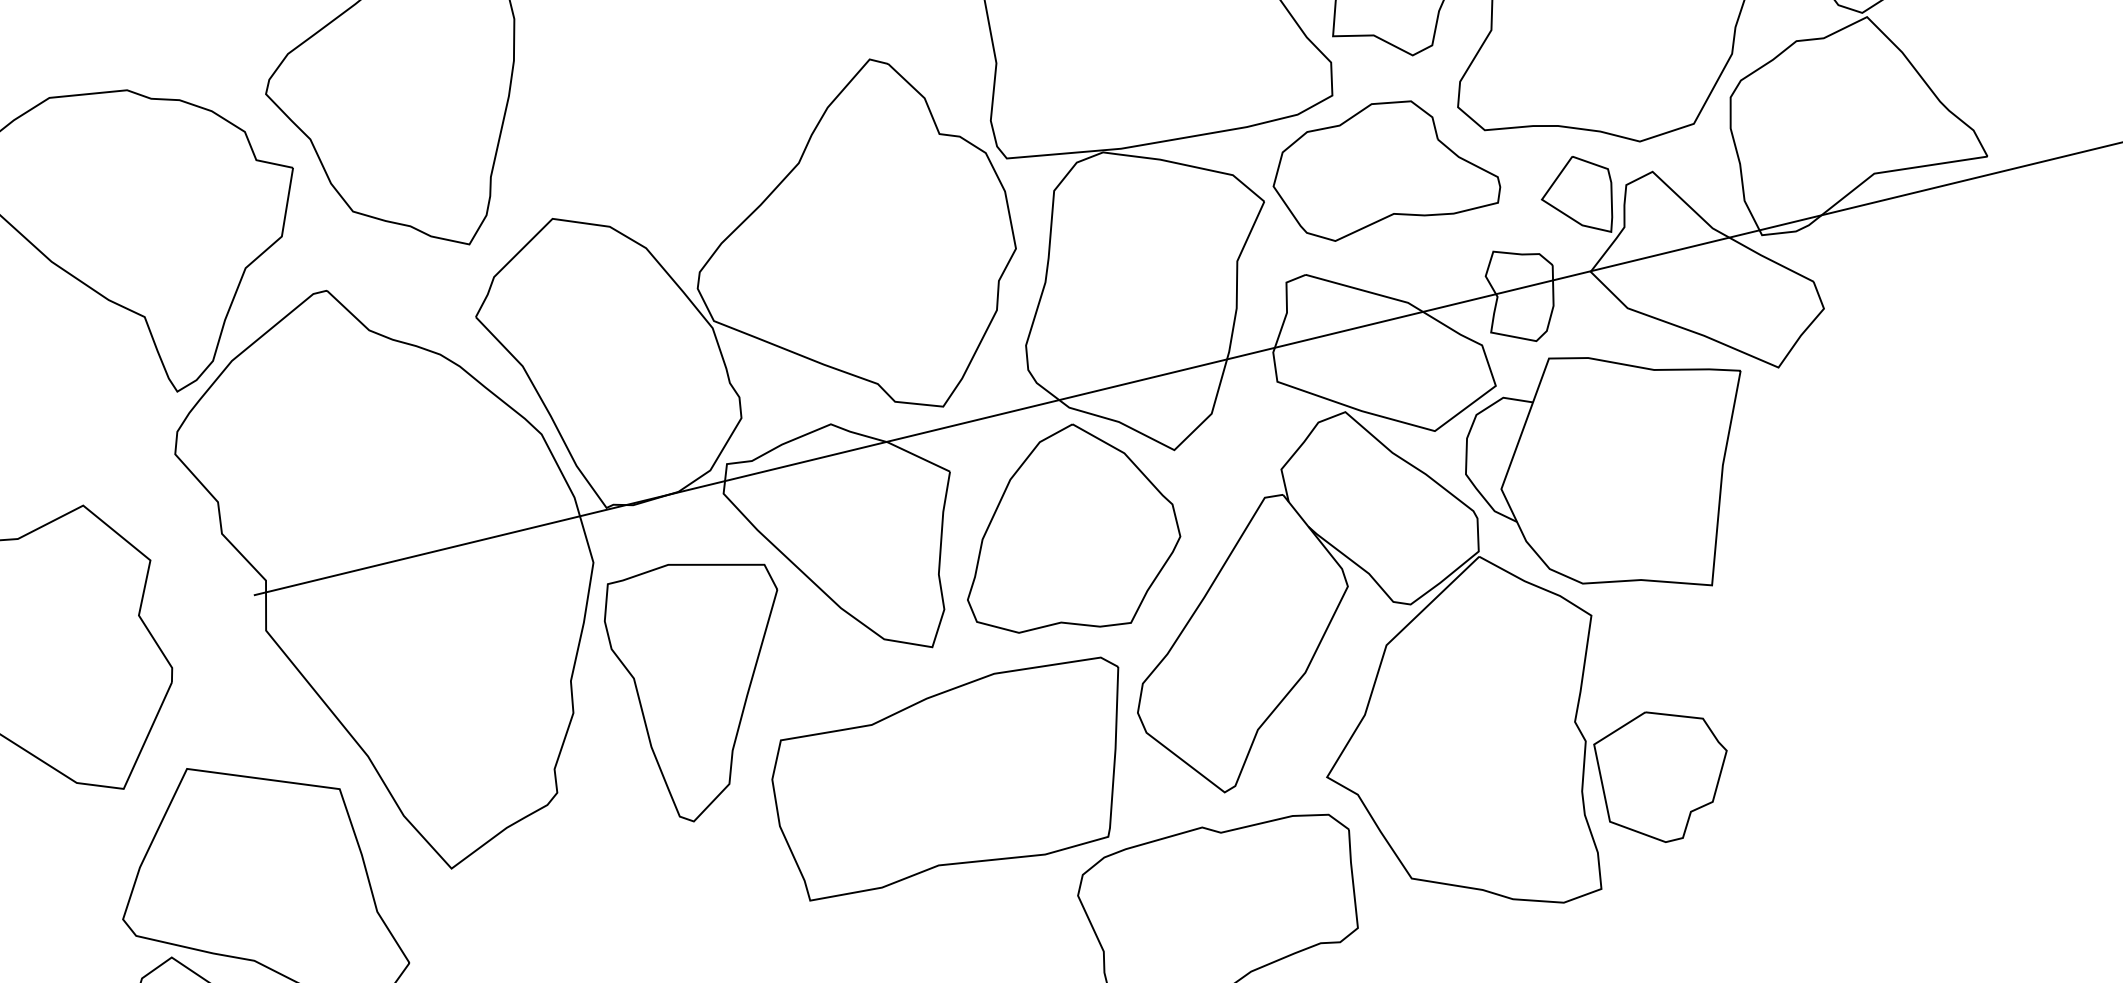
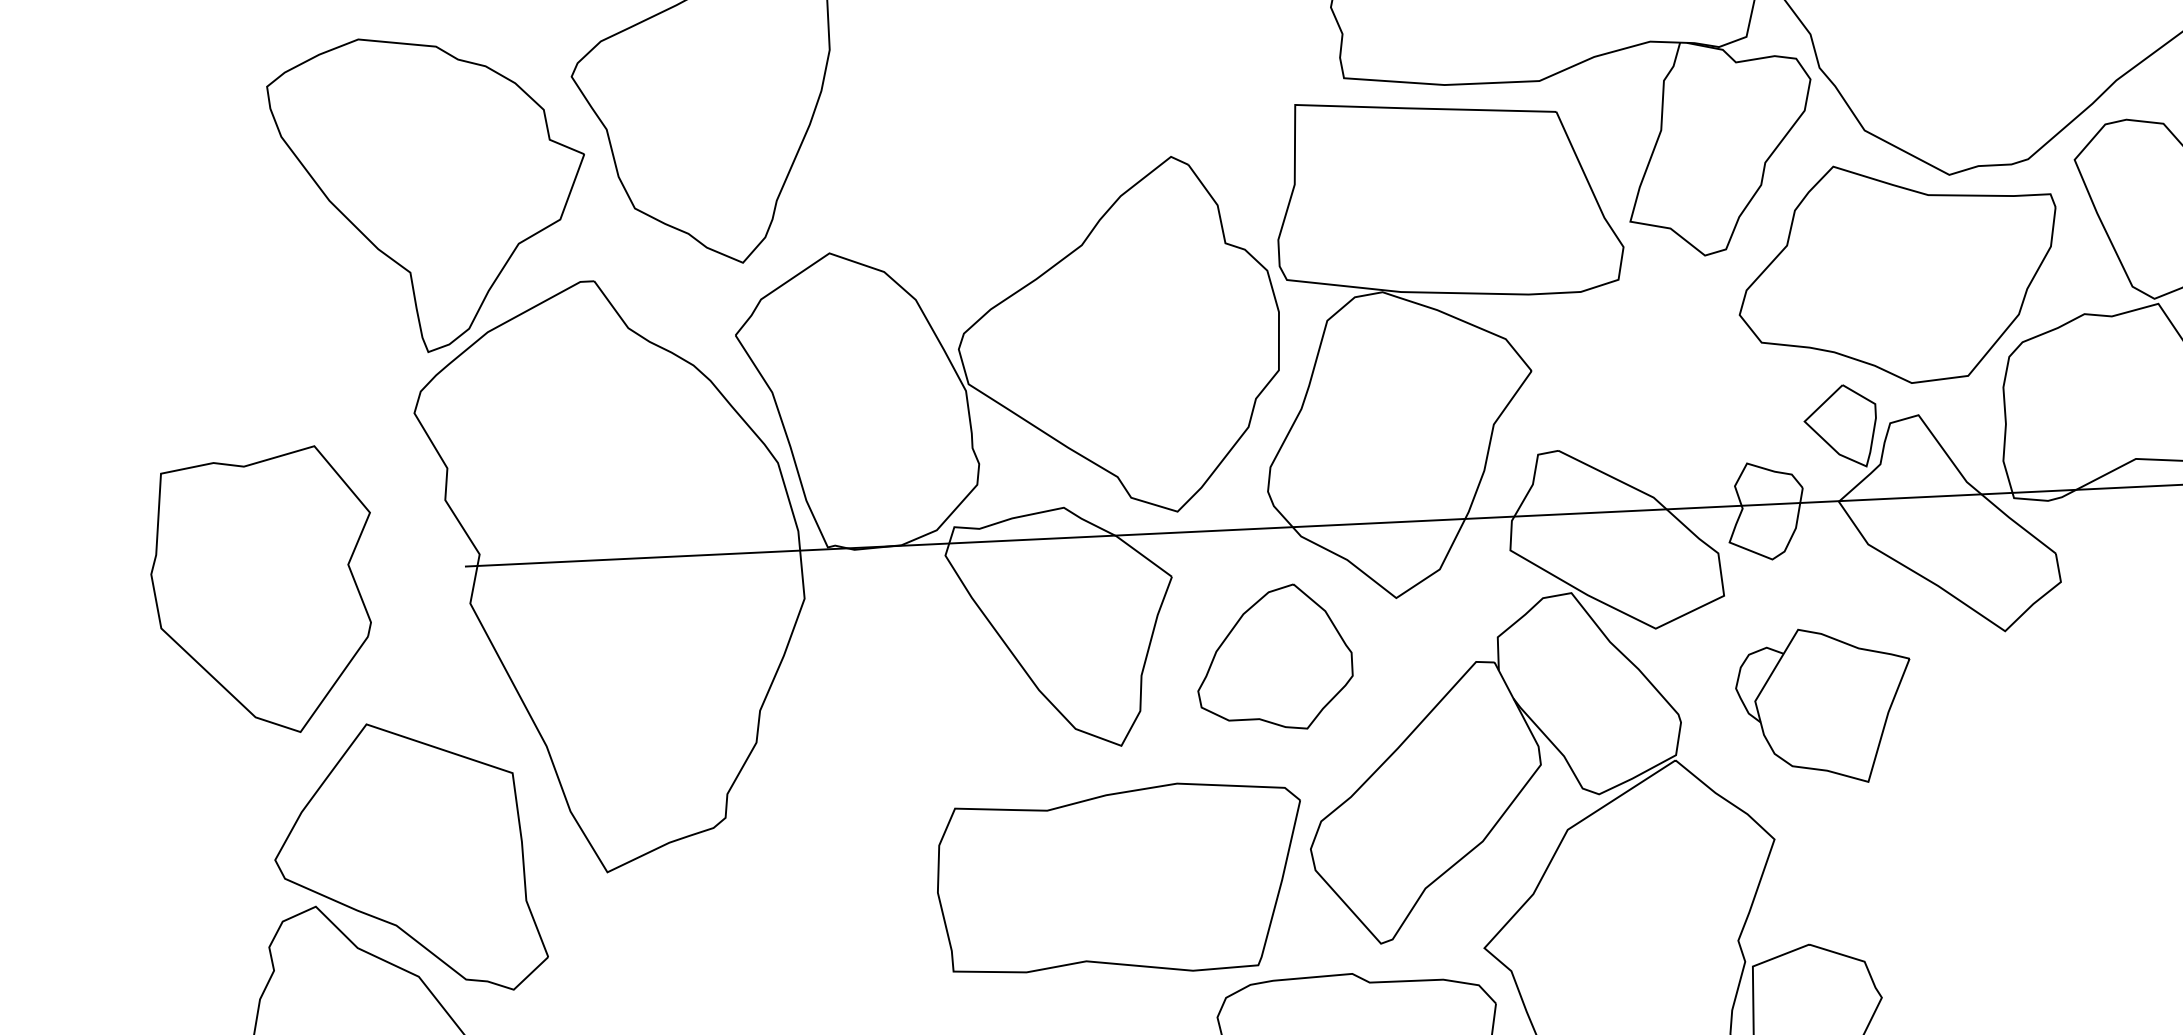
part: (1382, 166) -> (1654, 358), removed
part: (1613, 475) -> (1822, 705), size x0.6
part: (1066, 530) -> (1275, 656), size x0.7
part: (706, 688) -> (891, 743), removed

